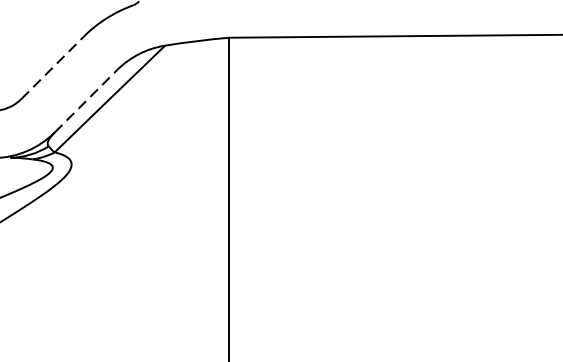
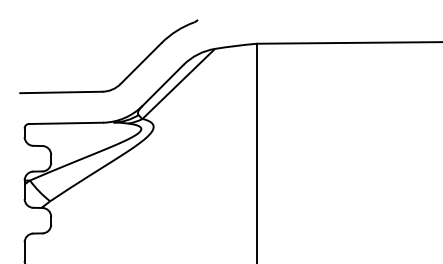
line: (53, 67) -> (141, 63), dashed -> solid
line: (86, 101) -> (163, 85), dashed -> solid

